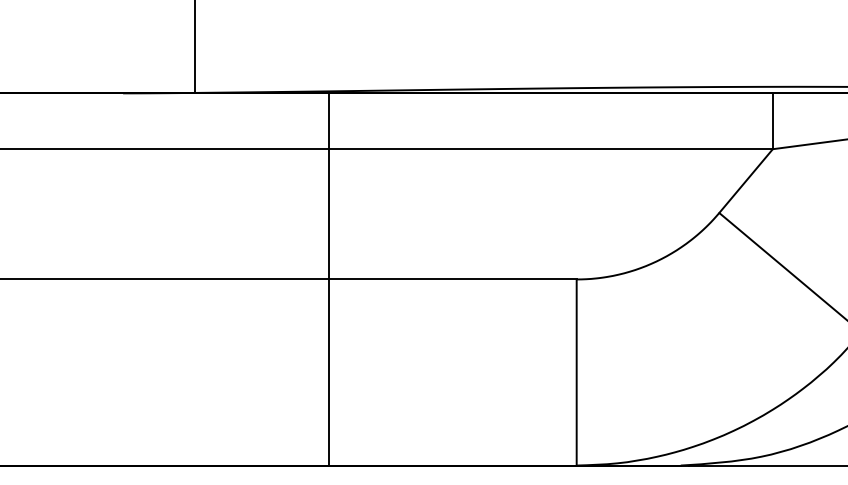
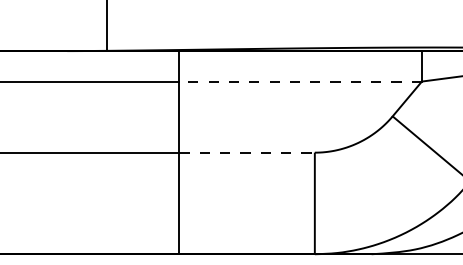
line: (550, 149) -> (300, 81), solid -> dashed
line: (453, 279) -> (247, 152), solid -> dashed

